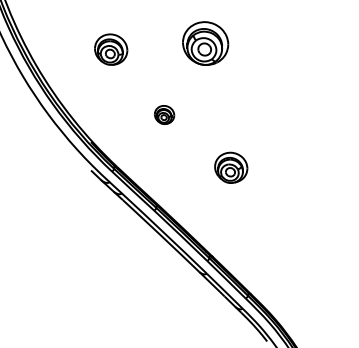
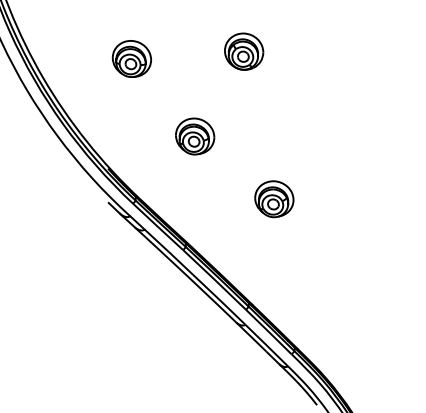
part: (206, 43) -> (244, 51), size x0.71
part: (164, 114) -> (195, 136), size x1.67

